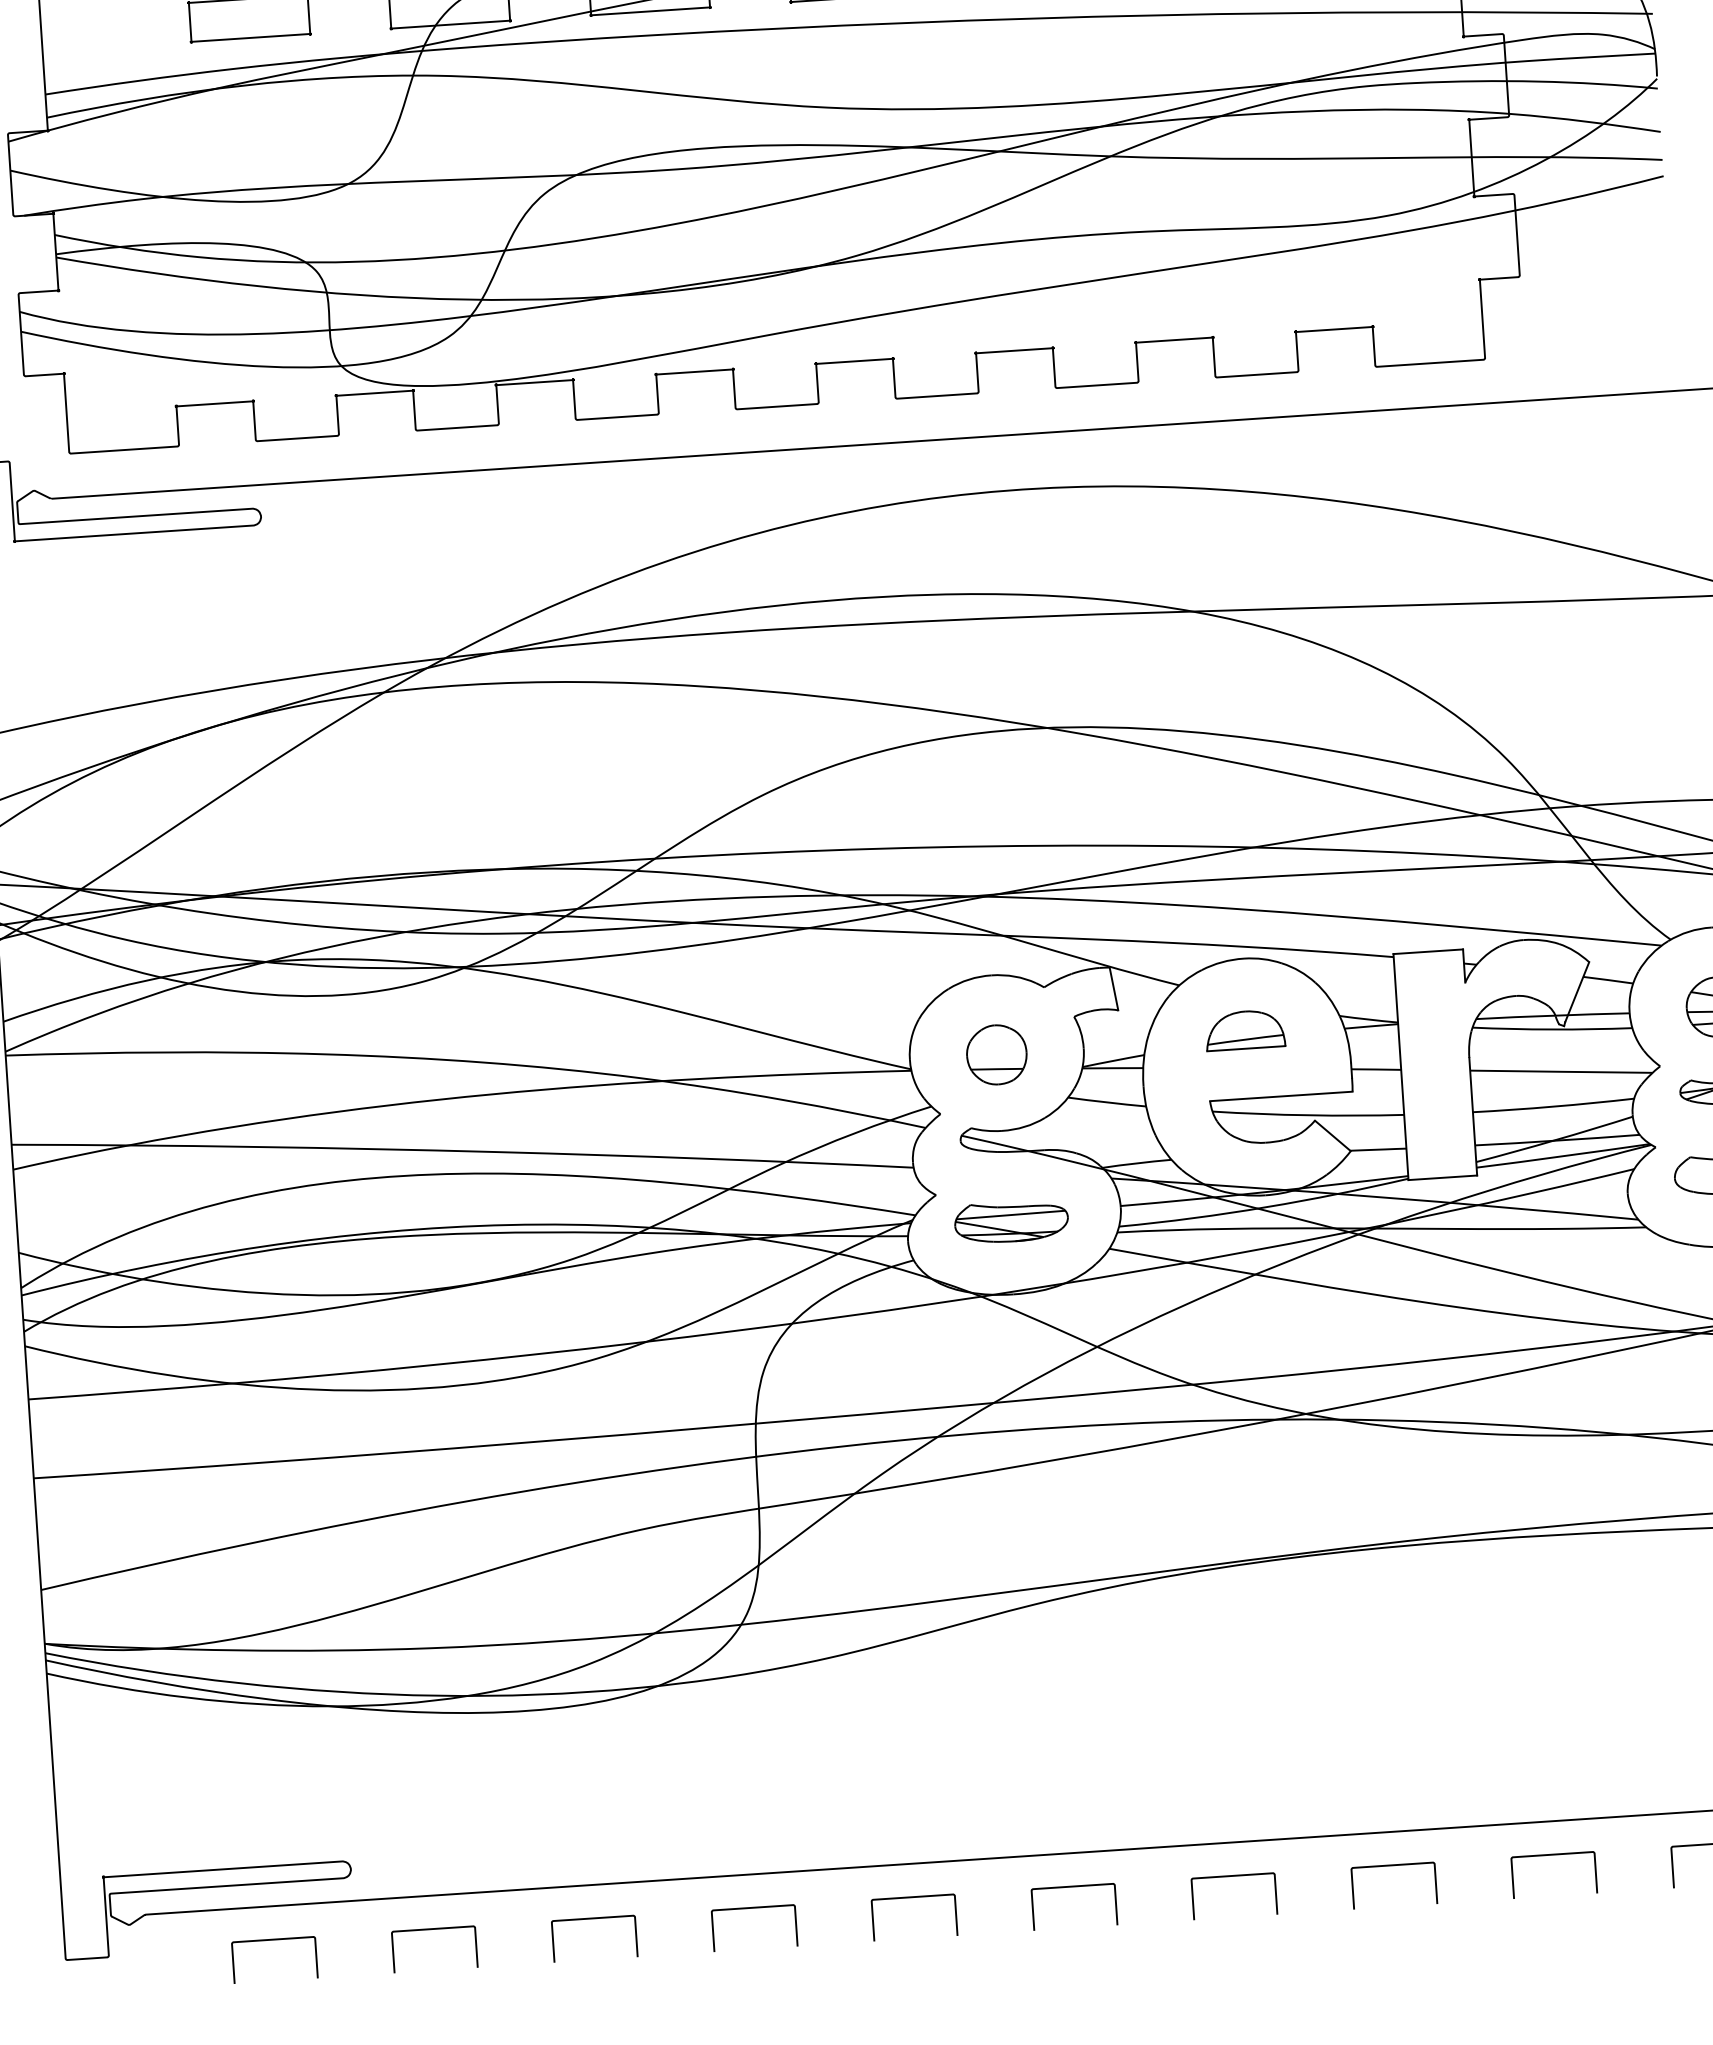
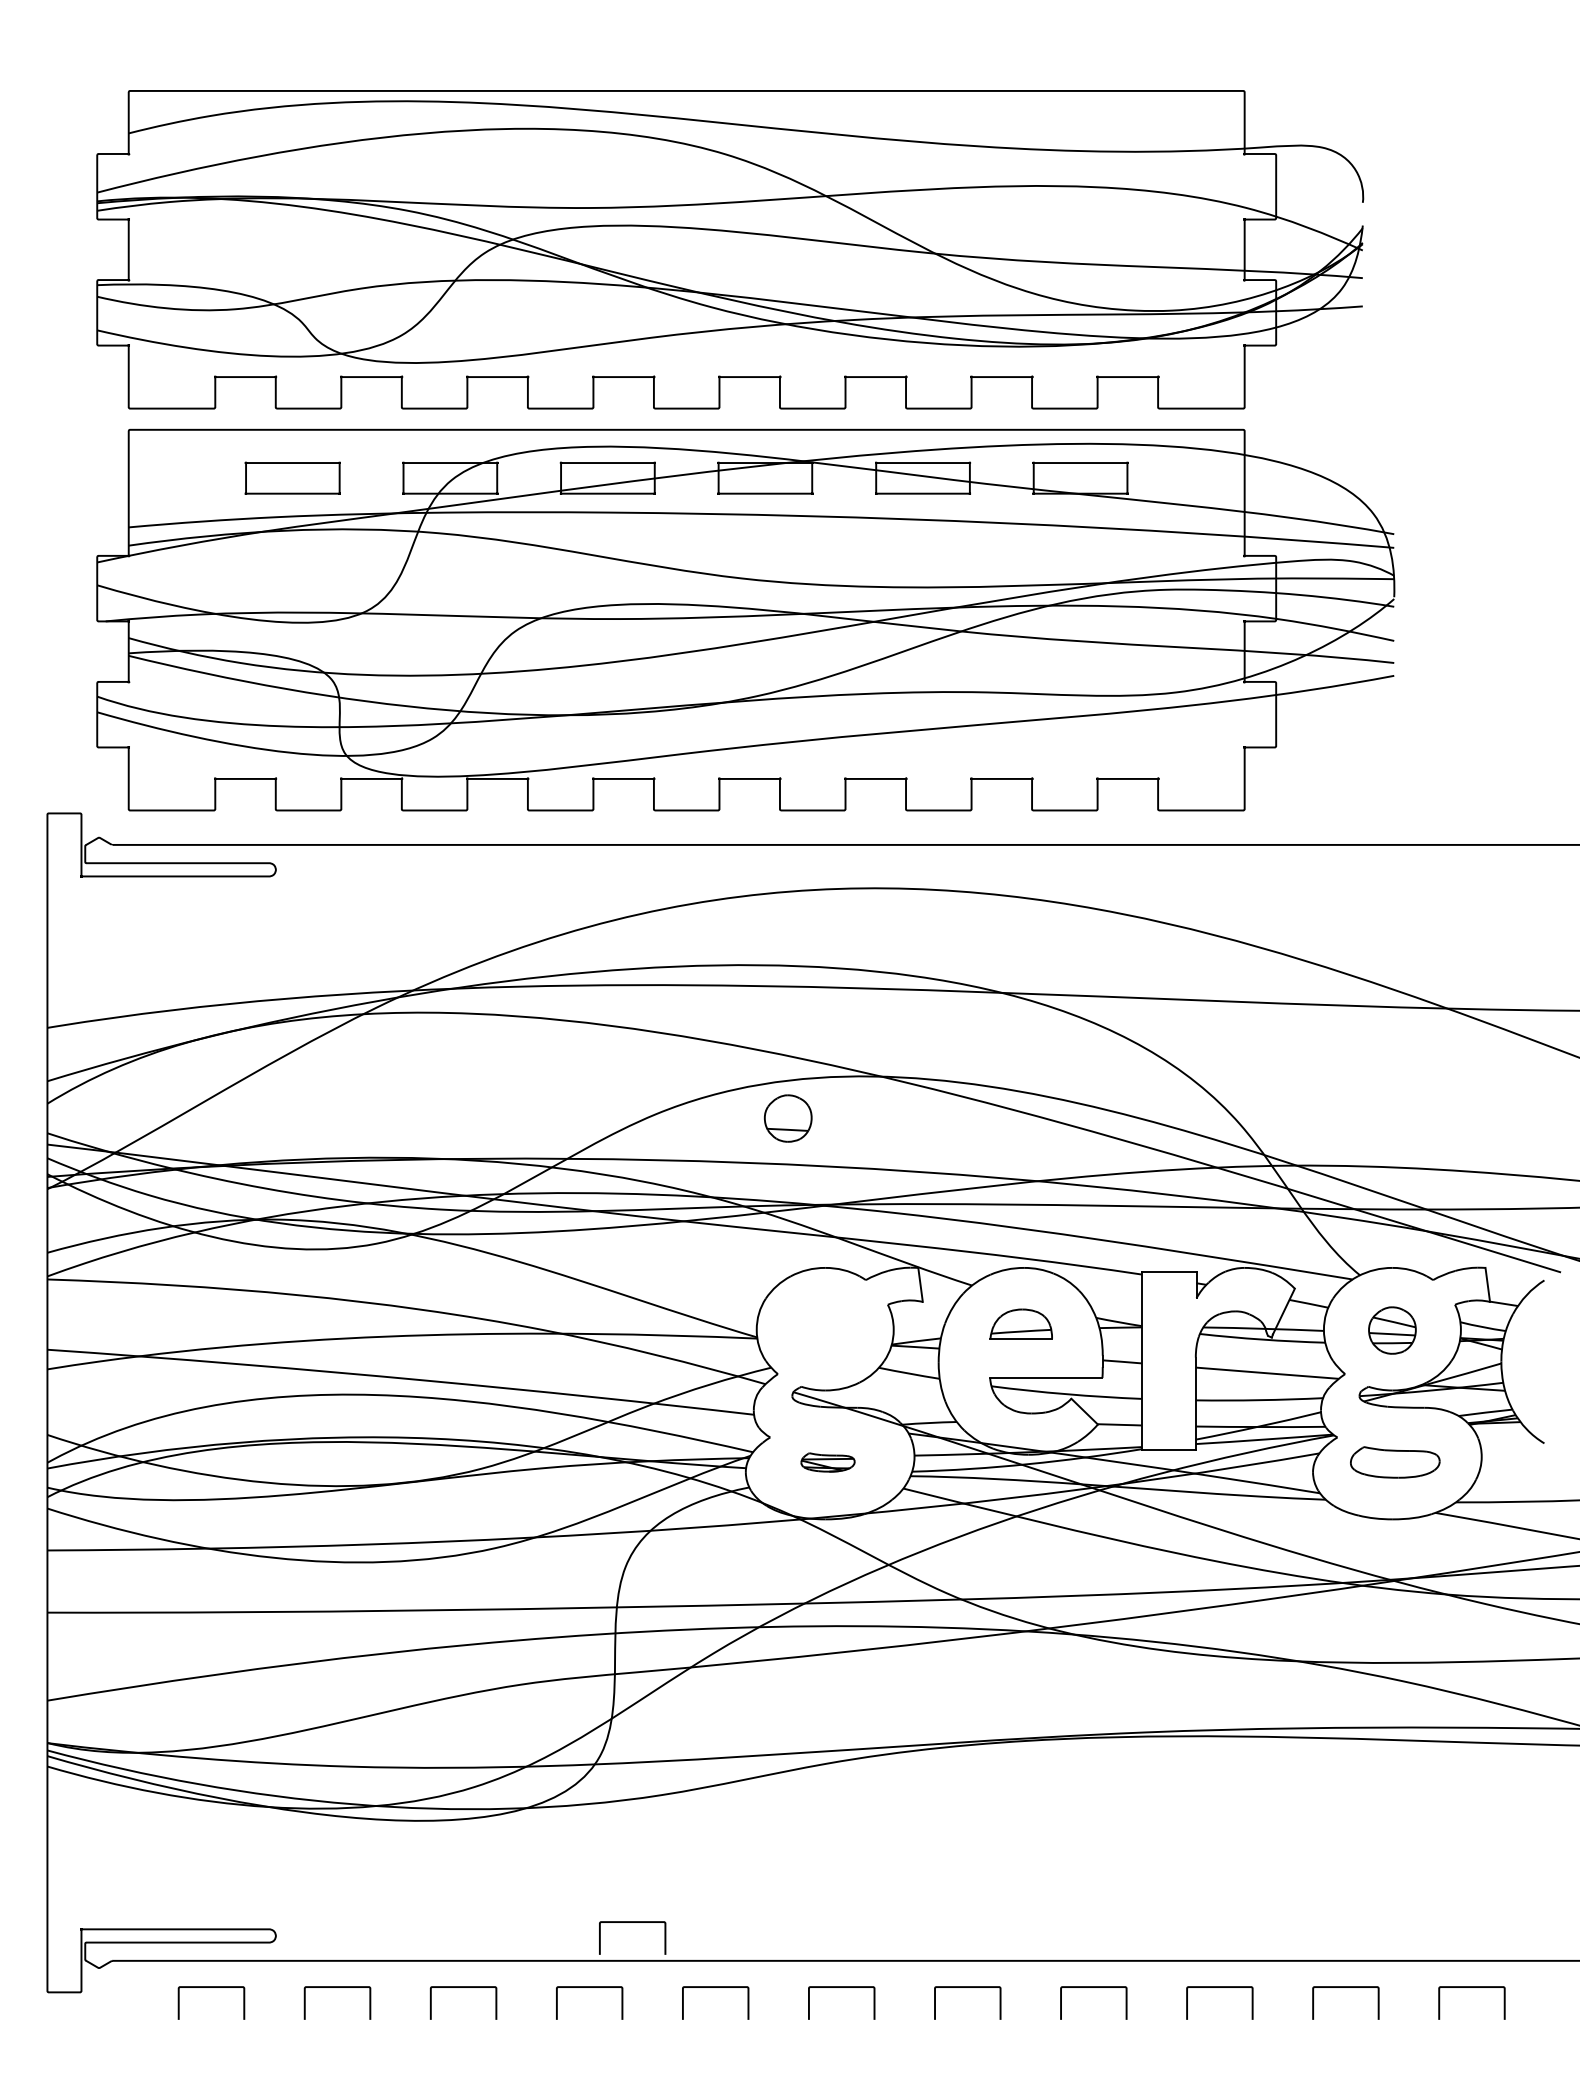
part: (995, 1054) -> (787, 1118), moved
part: (1010, 1222) -> (827, 1462), size x0.6
curve: (802, 1822) -> (632, 1922), added

